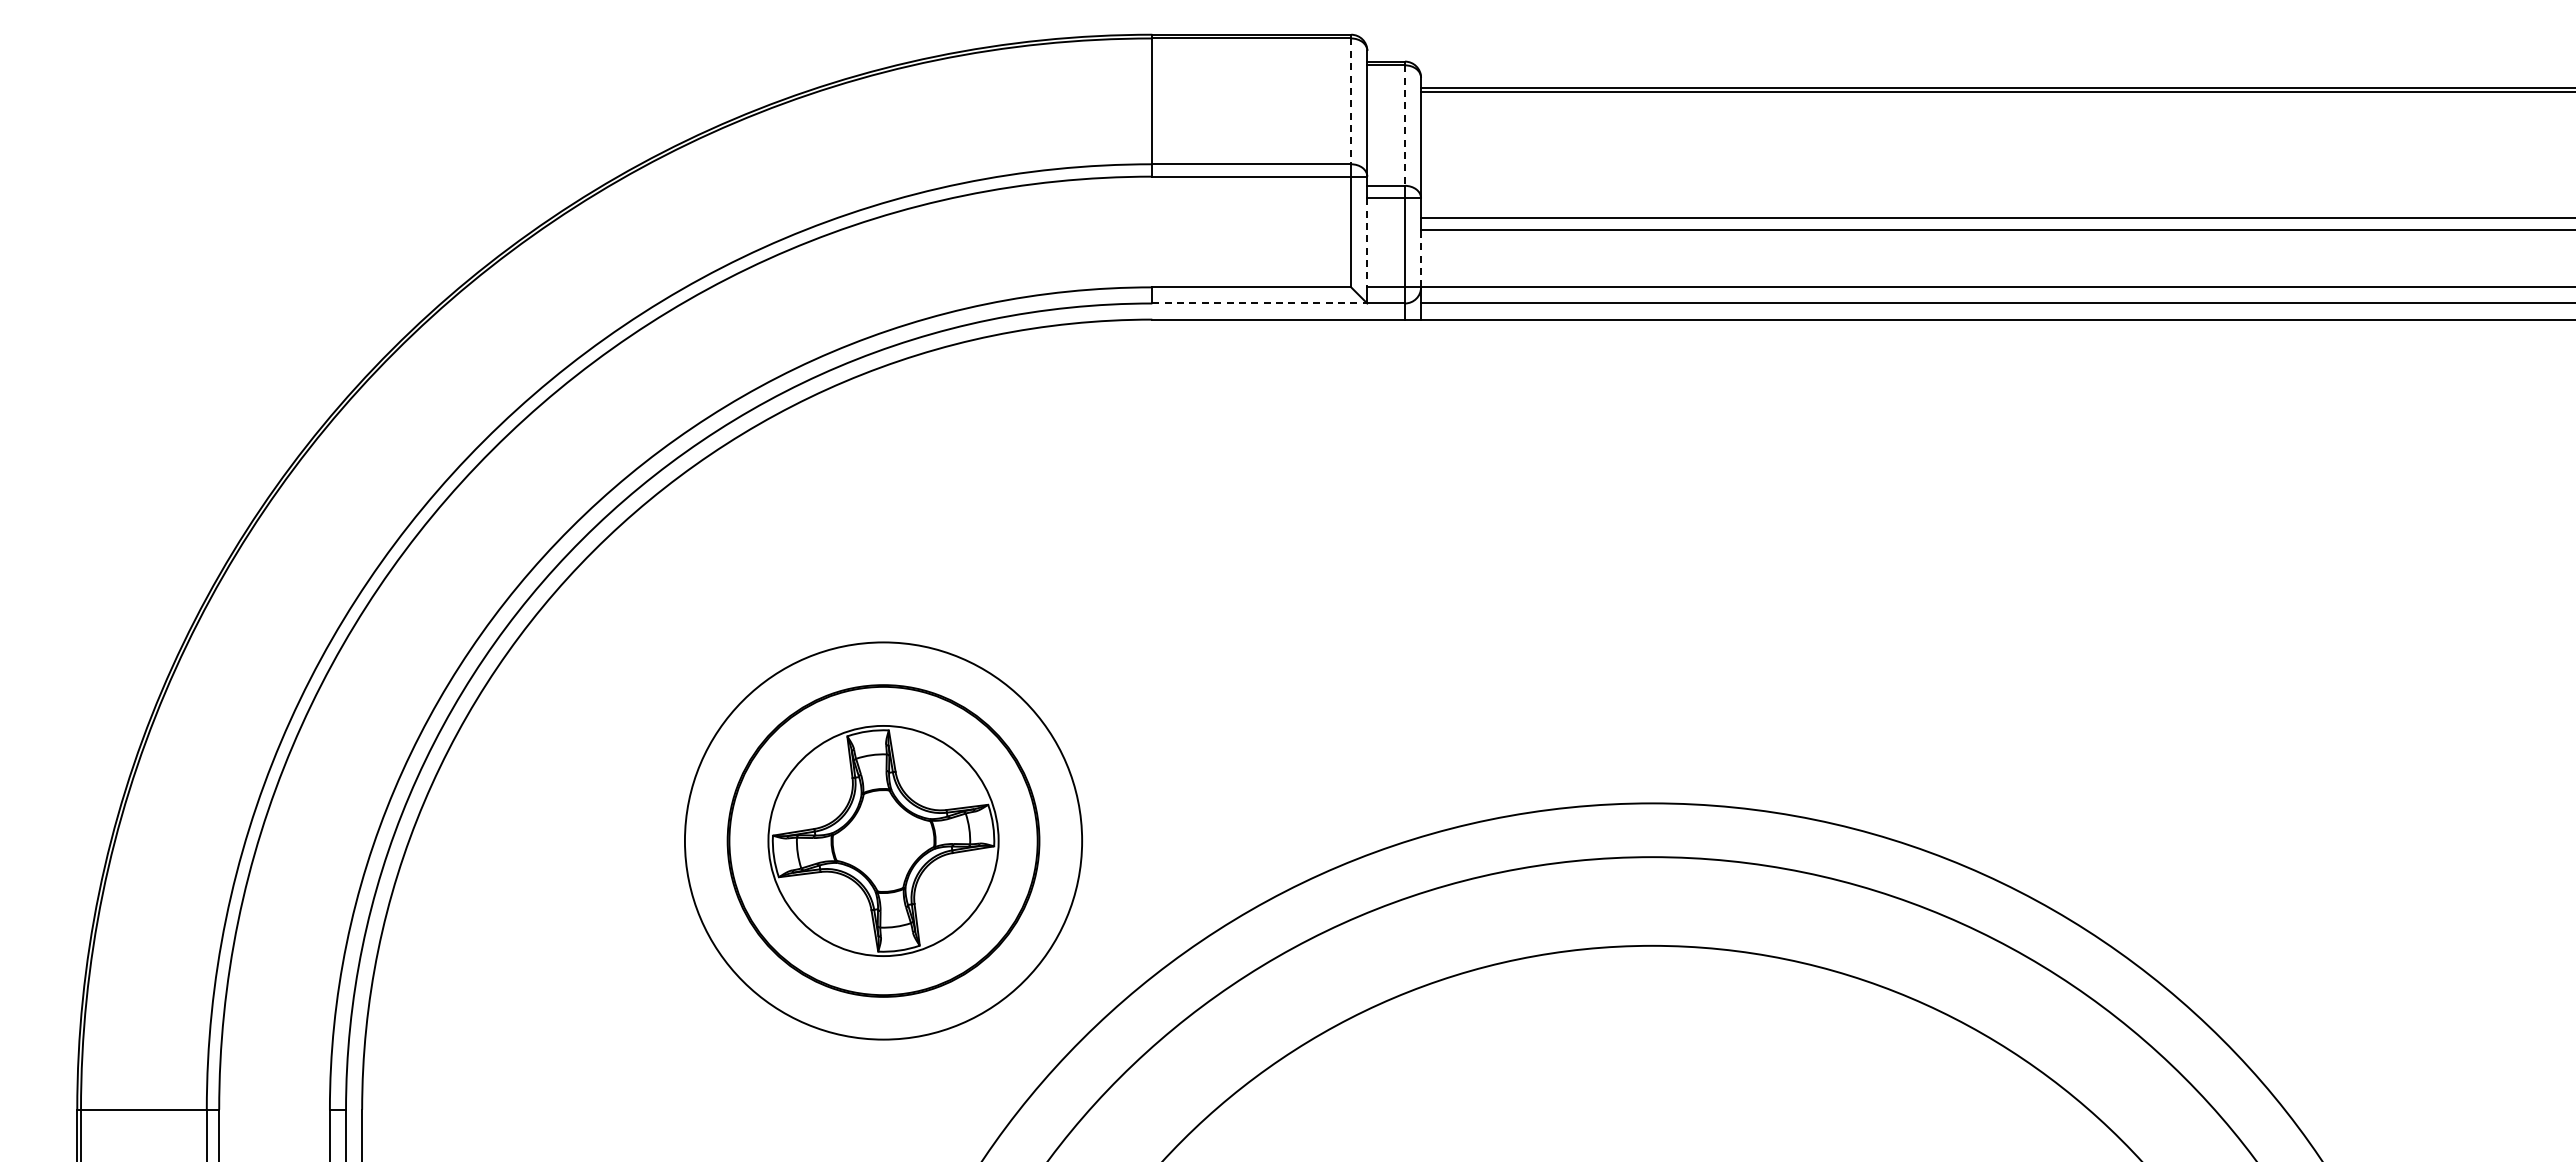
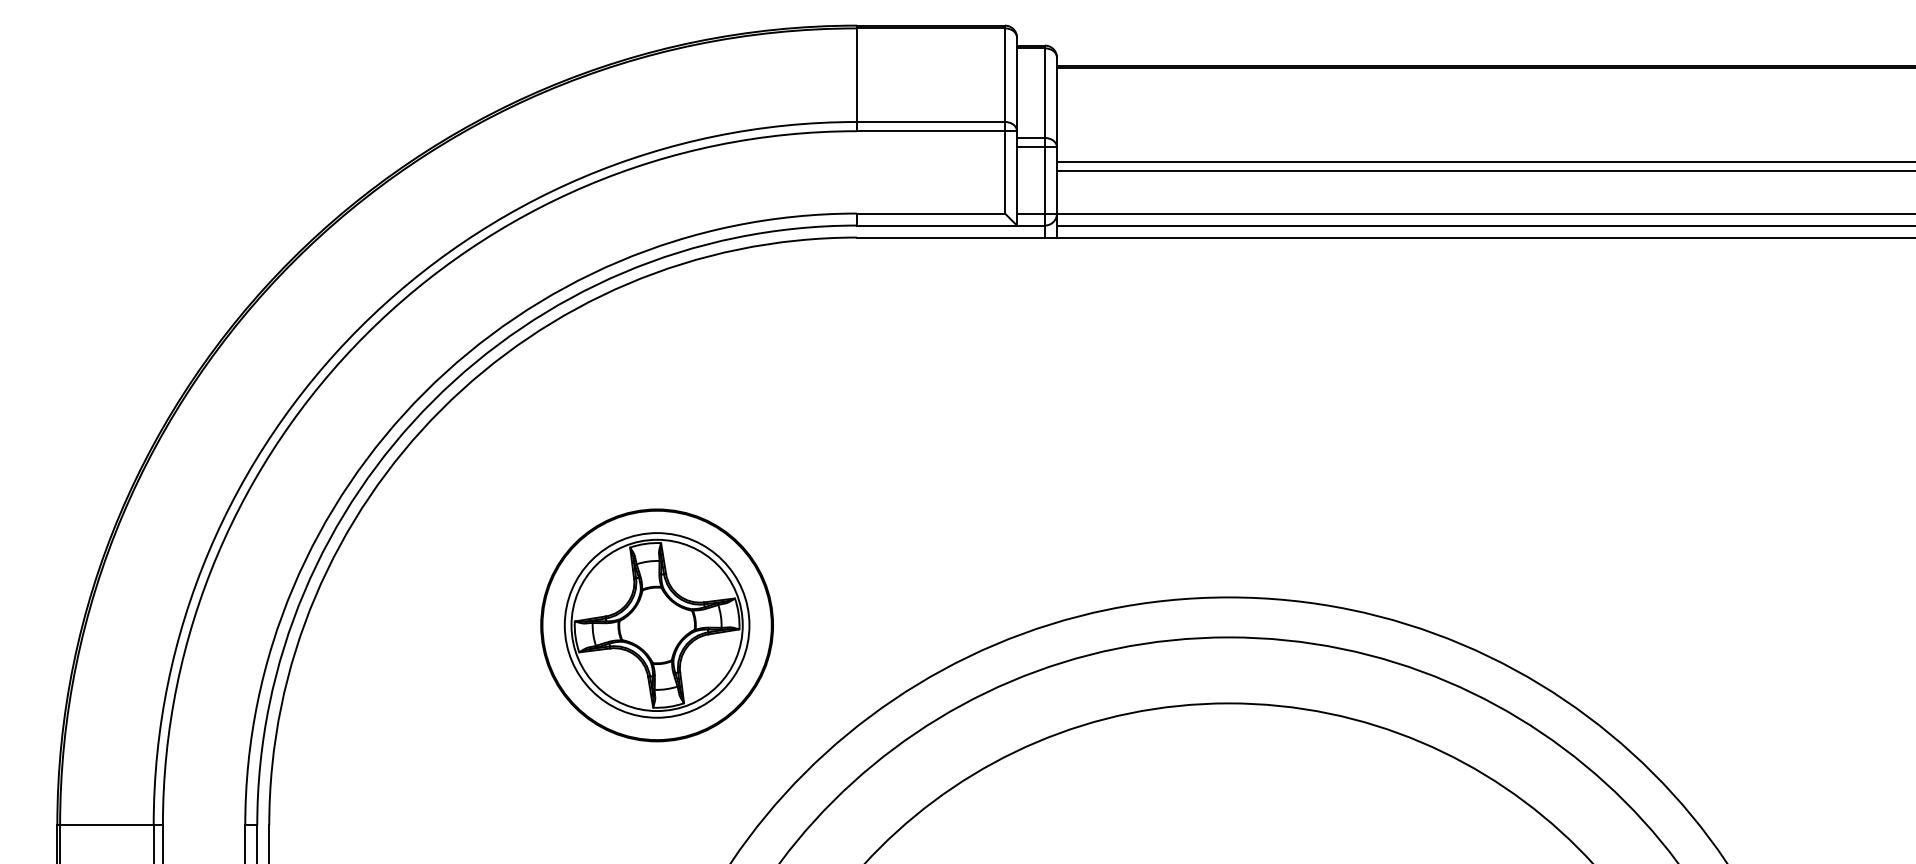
line: (1351, 101) -> (1005, 75), dashed -> solid
line: (1404, 126) -> (1044, 93), dashed -> solid
line: (1367, 242) -> (1017, 180), dashed -> solid
line: (1421, 258) -> (1057, 192), dashed -> solid
line: (1259, 303) -> (936, 225), dashed -> solid
circle: (883, 840) -> (657, 625), size x0.62

